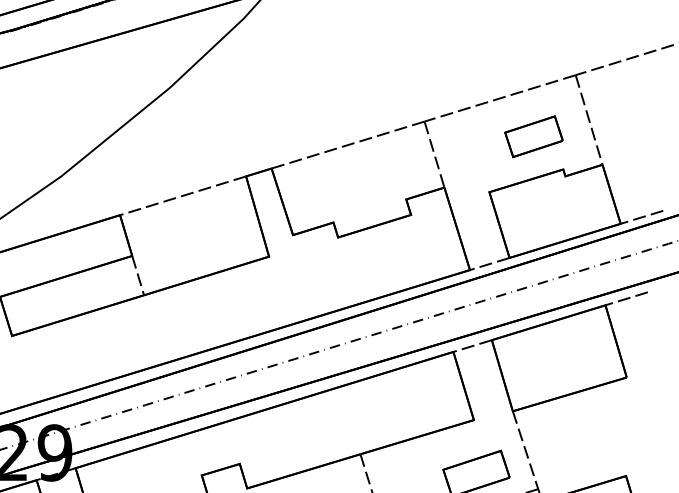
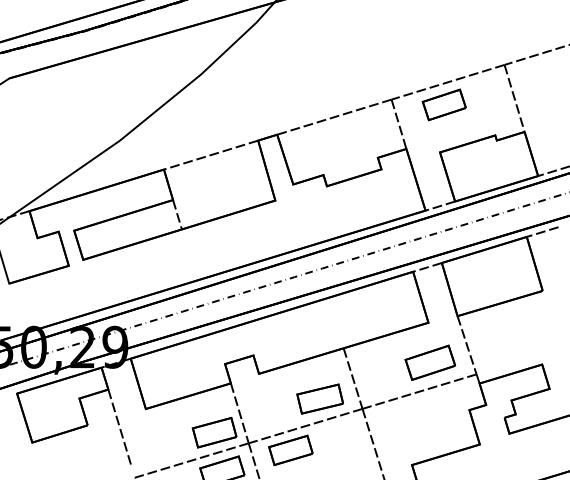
part: (532, 136) -> (443, 104), moved

